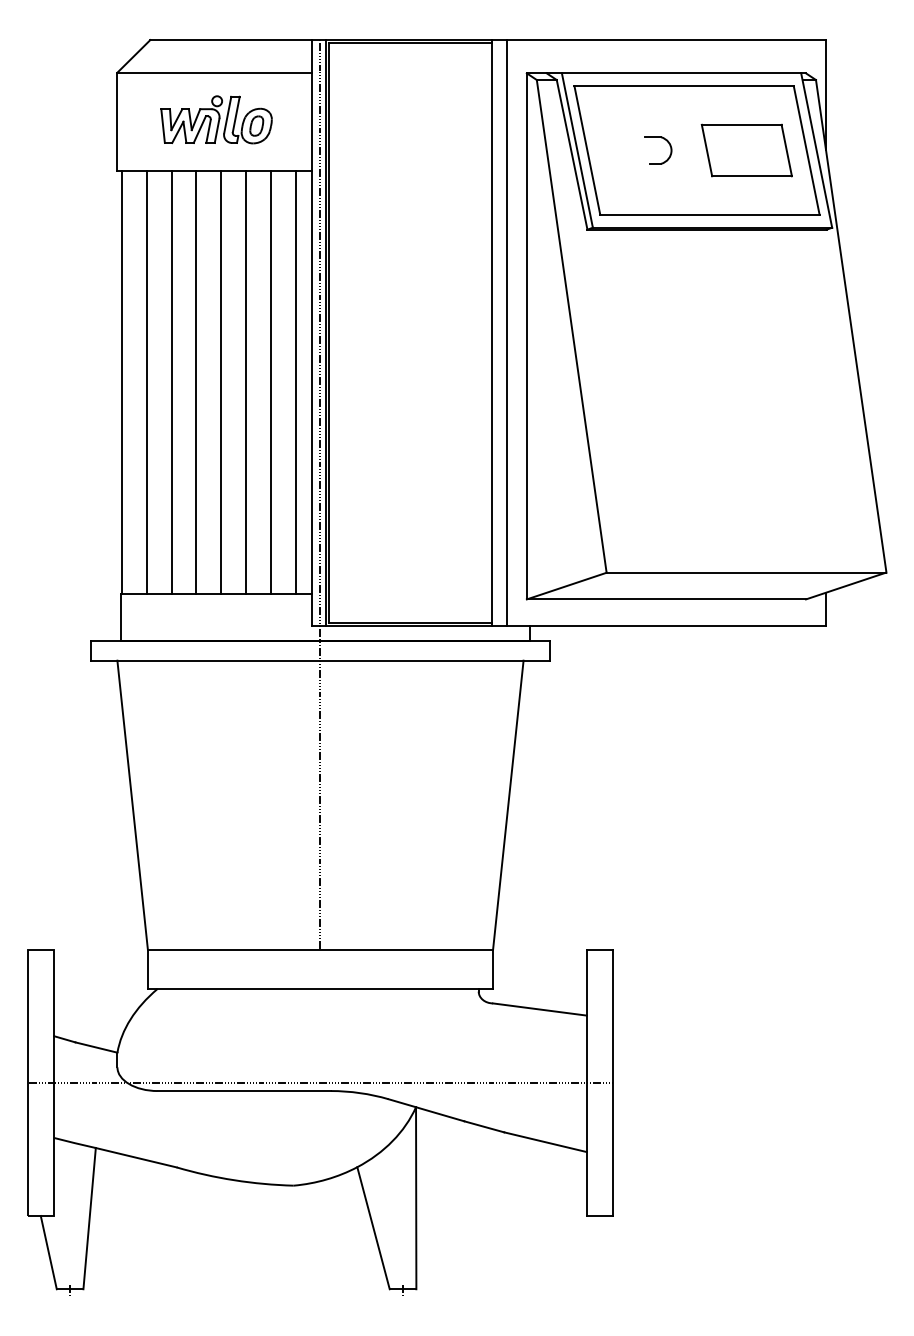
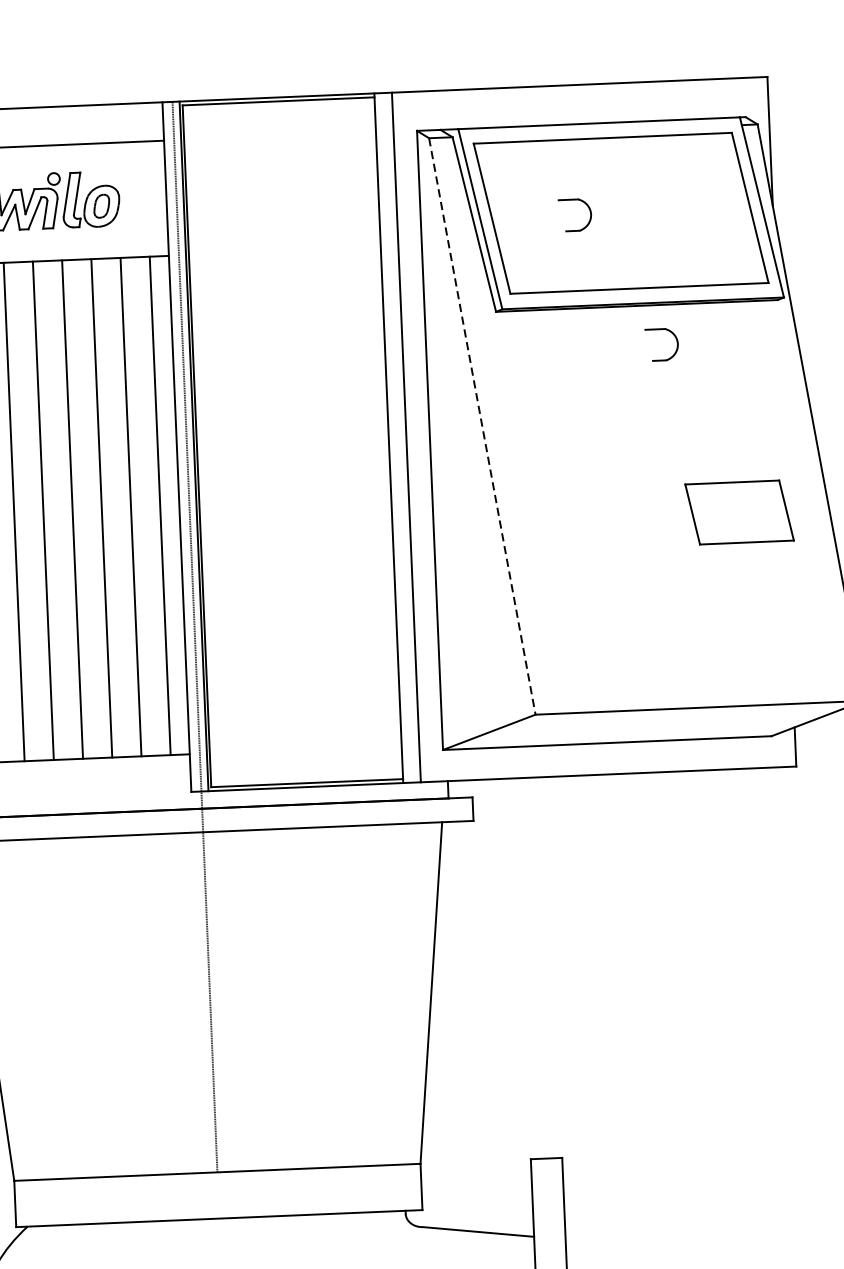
part: (746, 150) -> (739, 512), moved
part: (738, 259) -> (675, 339), added
line: (571, 326) -> (482, 426), solid -> dashed

